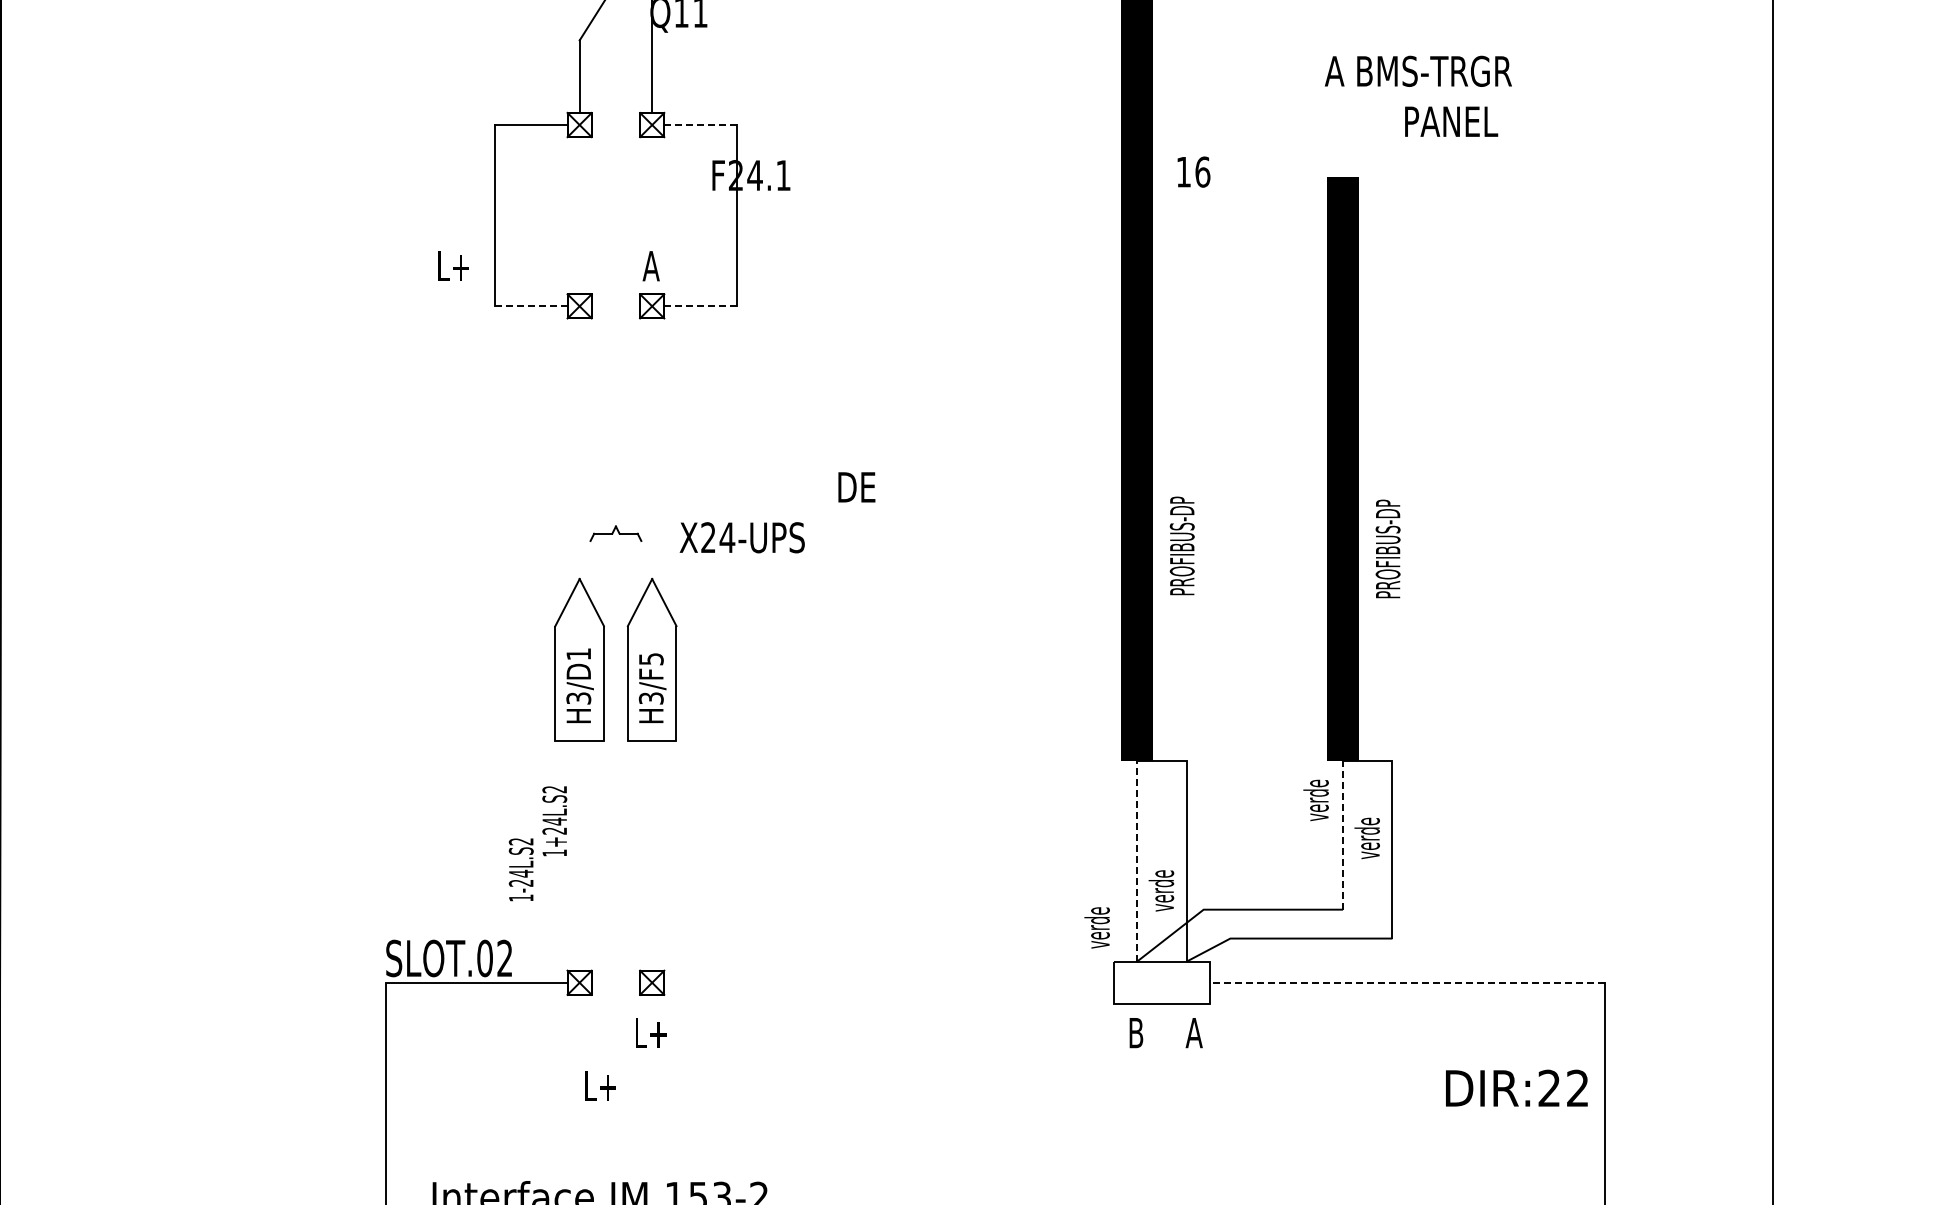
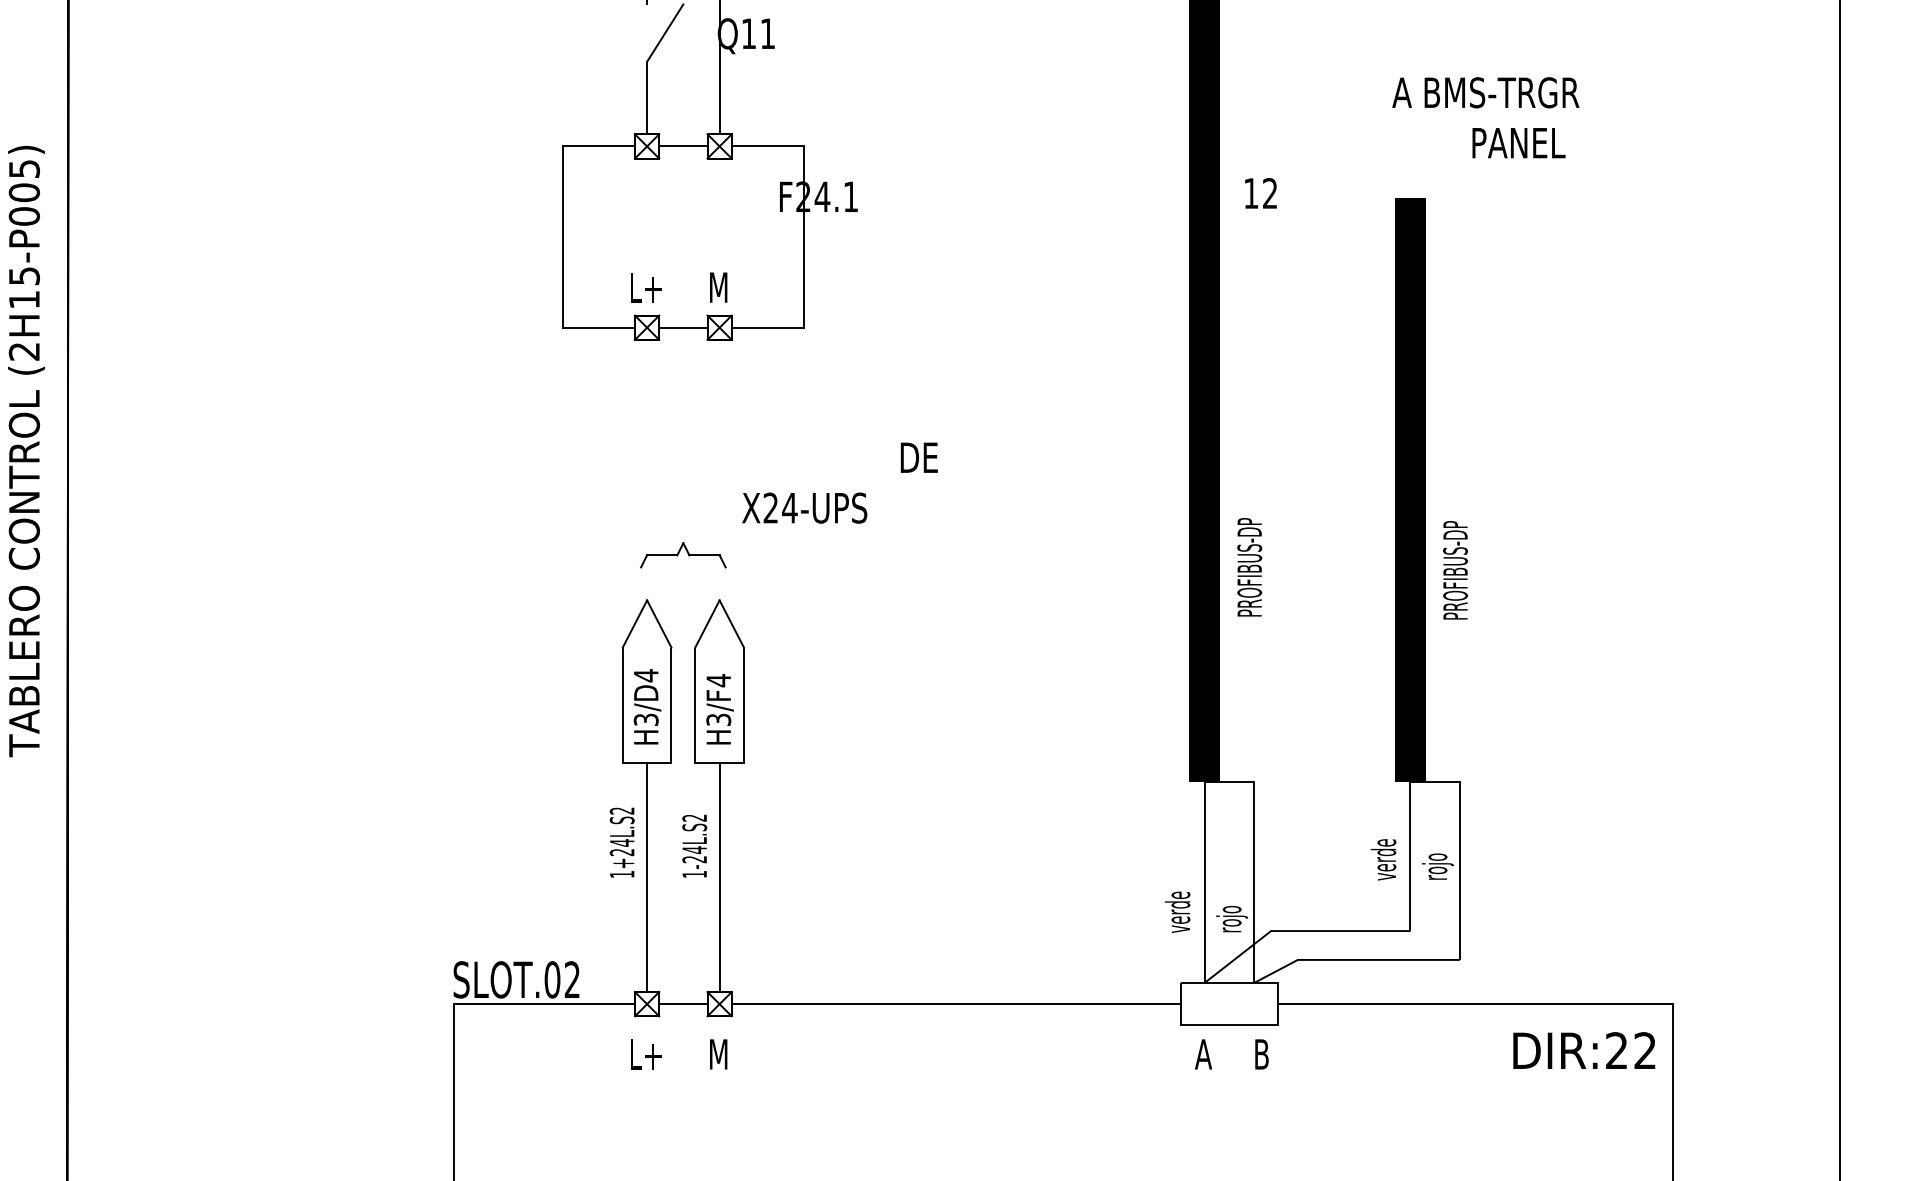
line: (615, 125) -> (682, 146), added
line: (701, 125) -> (768, 146), dashed -> solid
text: (1202, 171) -> (1269, 192), 16 -> 12
text: (453, 265) -> (645, 286), moved
text: (650, 265) -> (717, 286), A -> M
line: (530, 306) -> (597, 327), dashed -> solid
line: (615, 306) -> (682, 327), added
line: (700, 306) -> (767, 327), dashed -> solid
text: (777, 512) -> (839, 482), moved
part: (615, 533) -> (682, 554), size x1.67
text: (578, 653) -> (645, 674), H3/D1 -> H3/D4
text: (651, 658) -> (718, 679), H3/F5 -> H3/F4
text: (1315, 800) -> (1382, 859), moved
line: (1343, 834) -> (1410, 855), dashed -> solid
text: (1370, 838) -> (1437, 859), verde -> rojo
line: (579, 855) -> (646, 876), added
line: (652, 855) -> (719, 876), added
line: (1137, 860) -> (1204, 881), dashed -> solid
text: (520, 869) -> (693, 845), moved
text: (1164, 890) -> (1231, 911), verde -> rojo
text: (1096, 927) -> (1176, 911), moved
line: (615, 982) -> (682, 1003), added
line: (888, 982) -> (955, 1003), added
line: (1407, 982) -> (1474, 1003), dashed -> solid
text: (651, 1033) -> (718, 1054), L+ -> M
text: (1135, 1033) -> (1202, 1054), B -> A
text: (1193, 1033) -> (1260, 1054), A -> B
text: (600, 1085) -> (645, 1053), moved
text: (1516, 1087) -> (1583, 1049), moved

